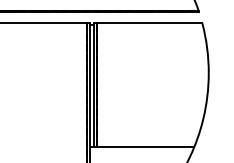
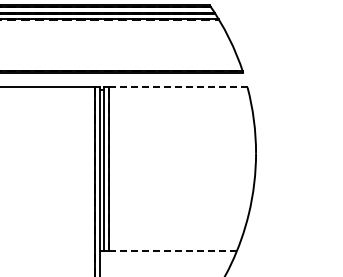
line: (150, 23) -> (178, 87), solid -> dashed
line: (146, 147) -> (173, 251), solid -> dashed

